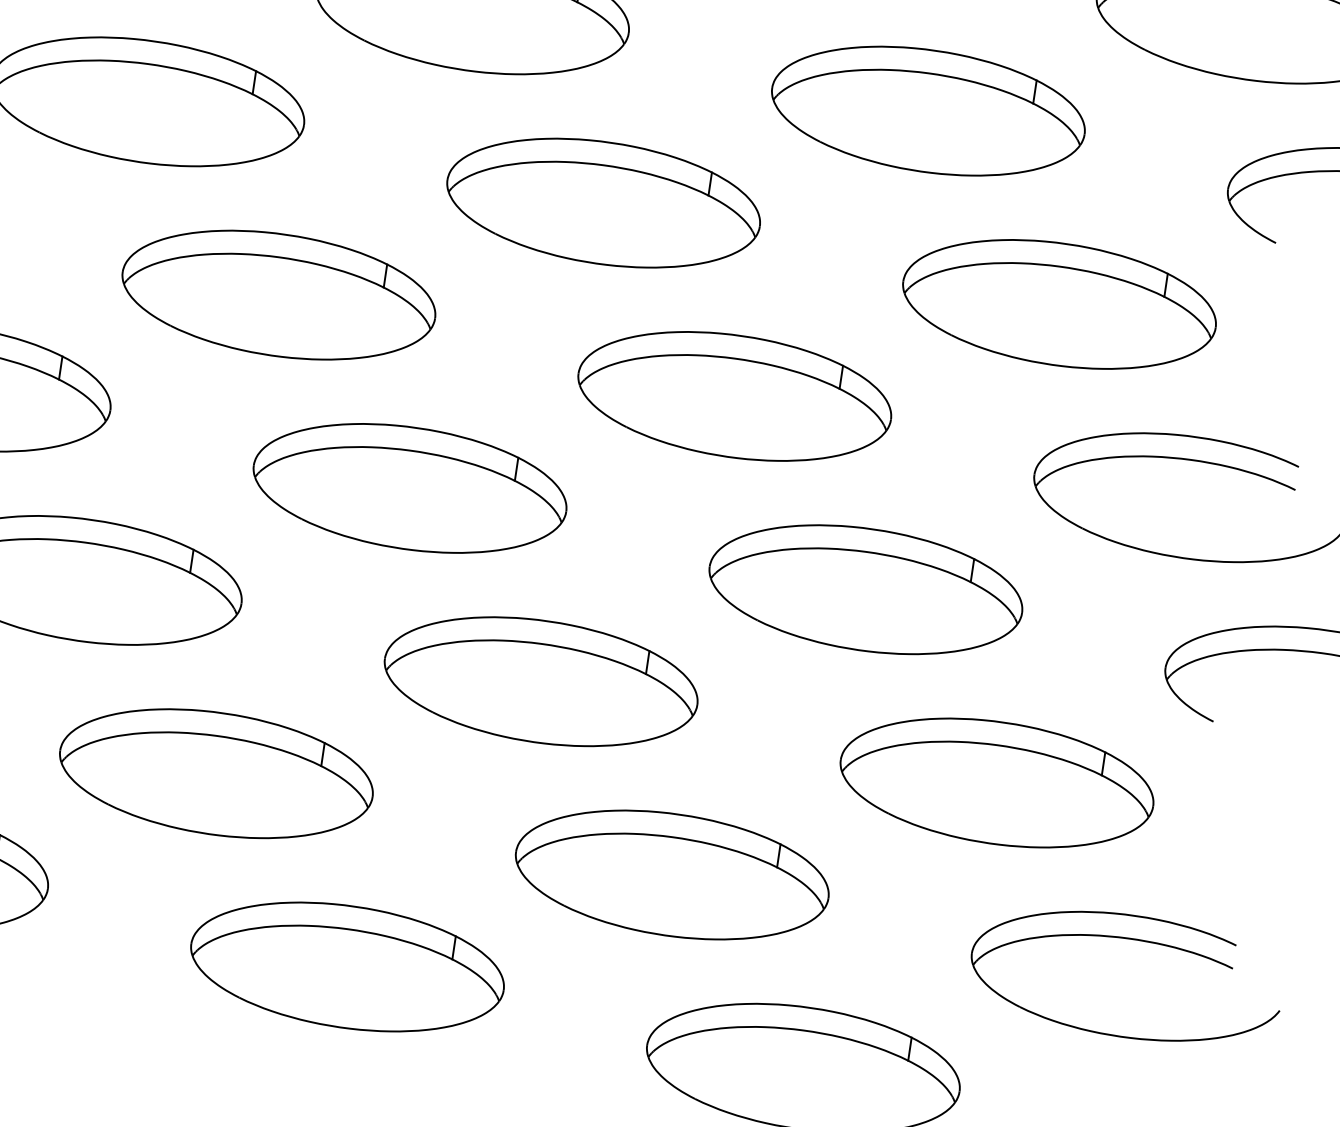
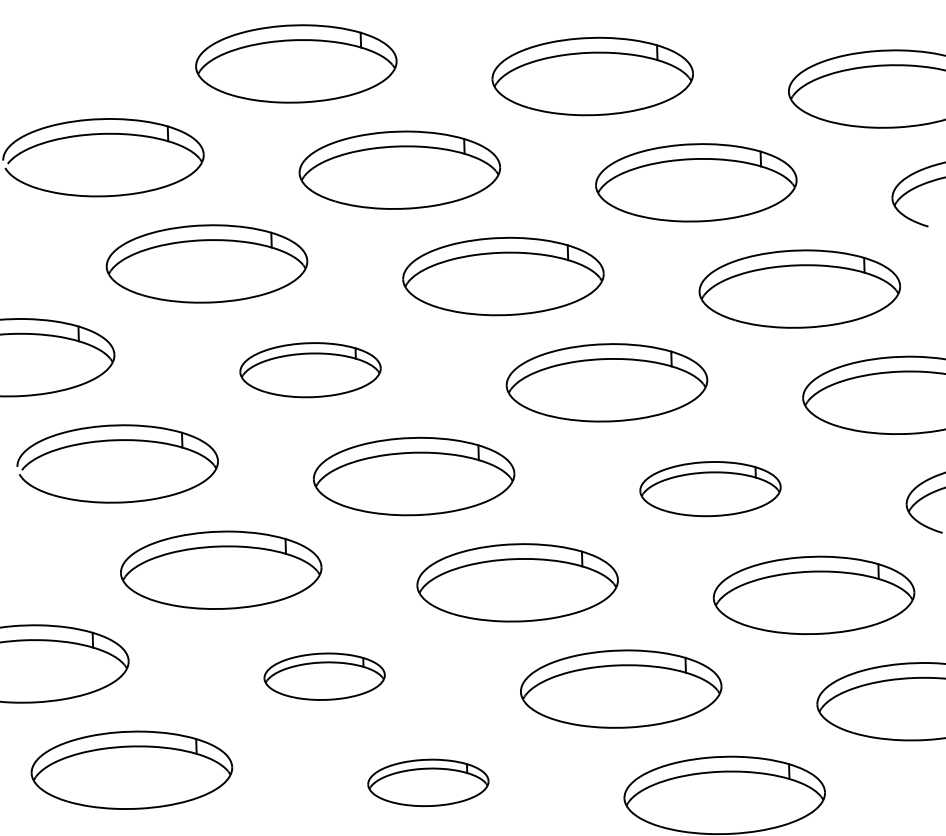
part: (279, 293) -> (310, 369), size x0.7
part: (866, 588) -> (710, 488), size x0.7
part: (215, 773) -> (324, 676), size x0.6
part: (347, 966) -> (428, 782), size x0.6

